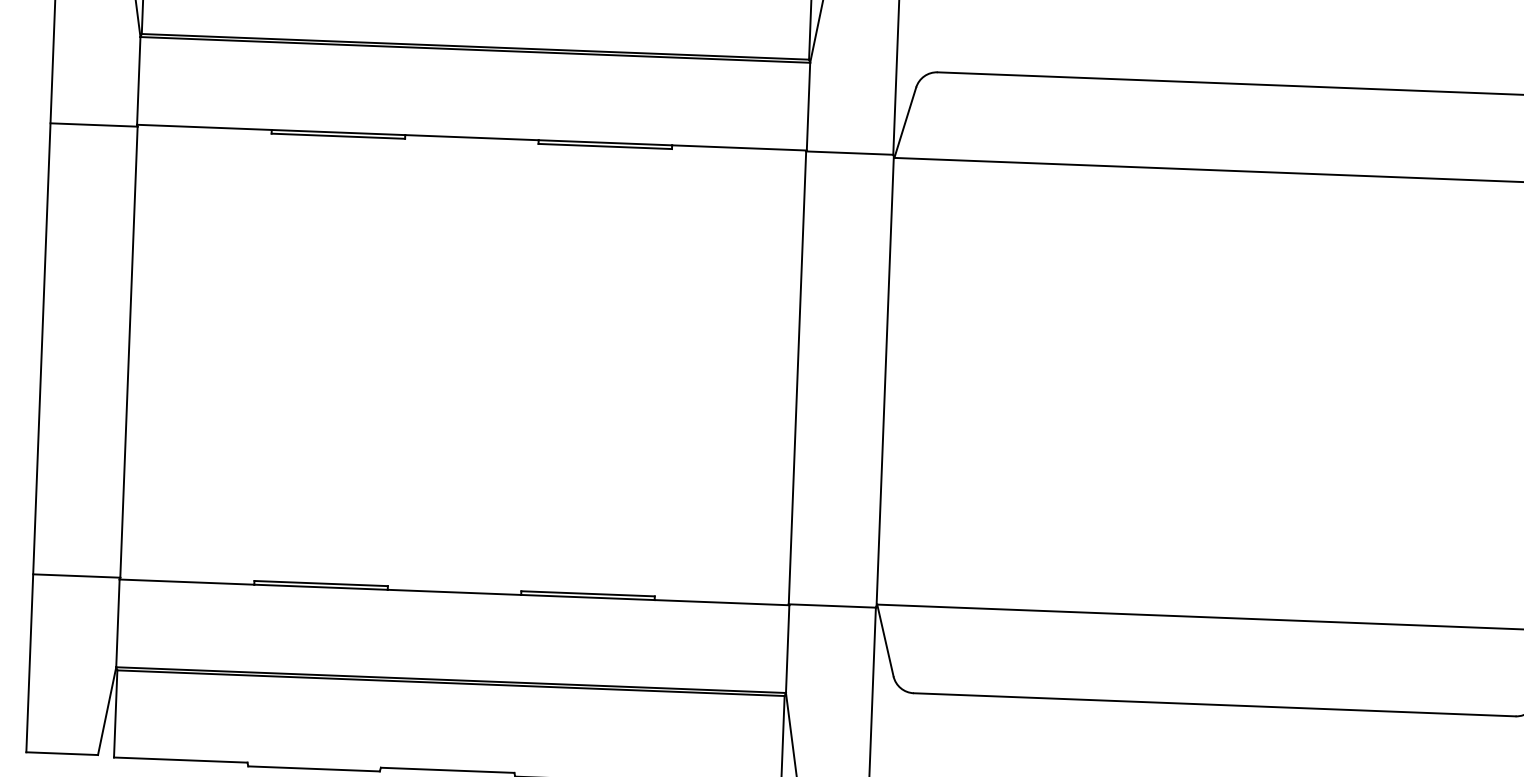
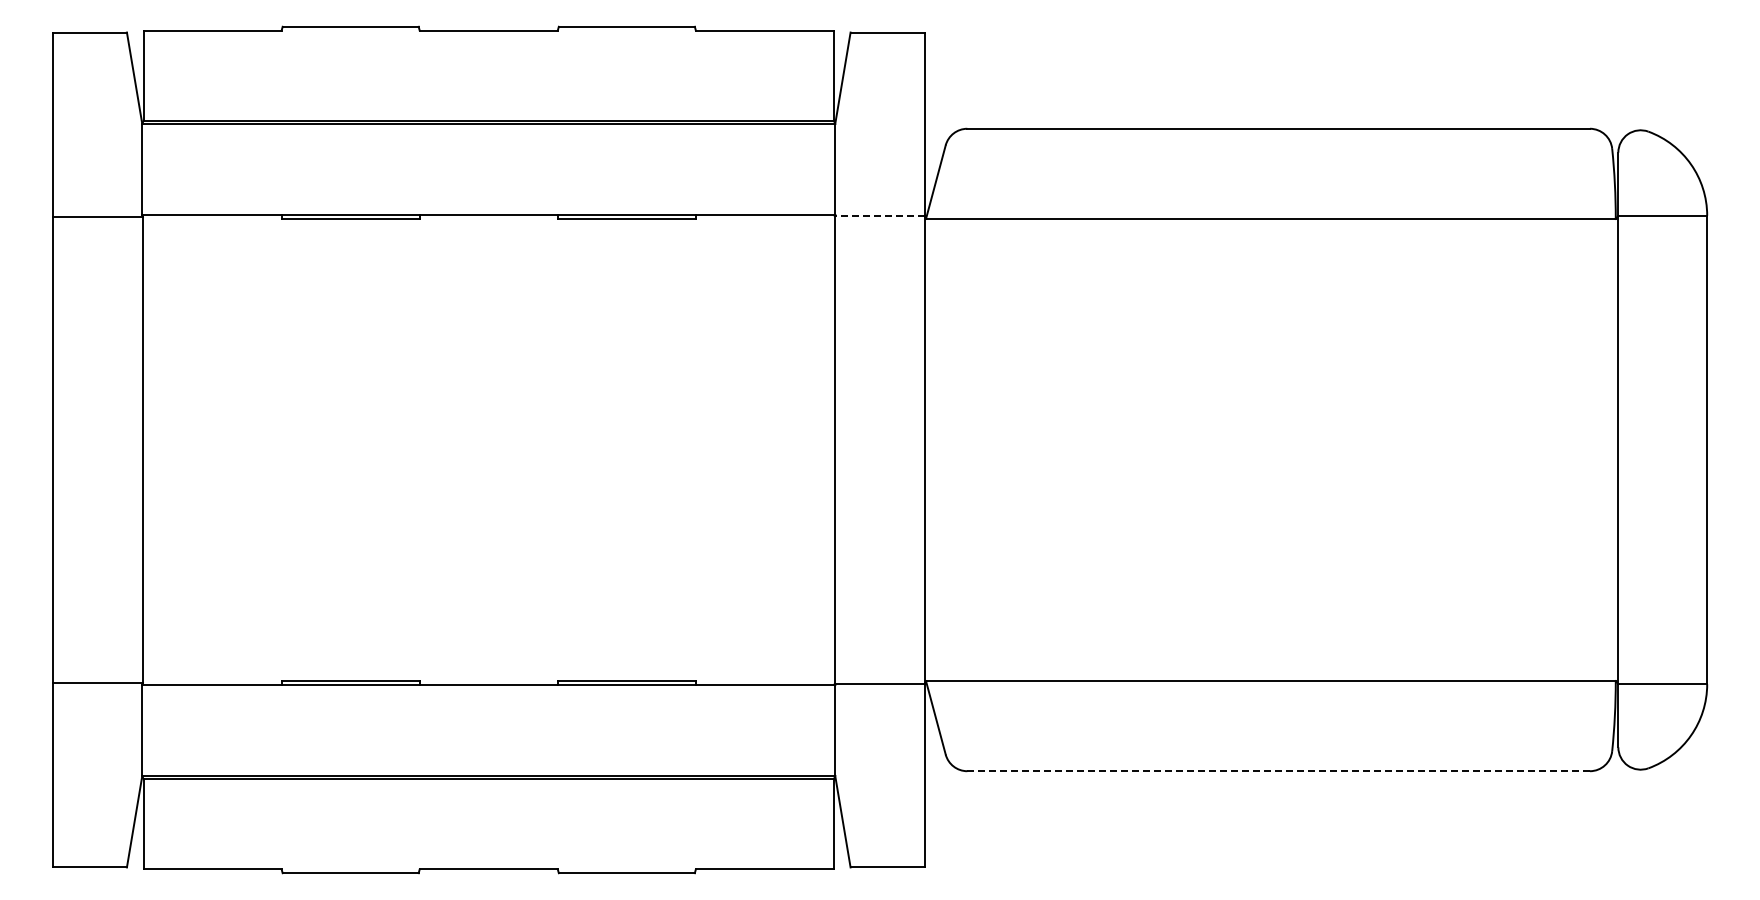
line: (849, 152) -> (879, 215), solid -> dashed
line: (1215, 705) -> (1279, 771), solid -> dashed

